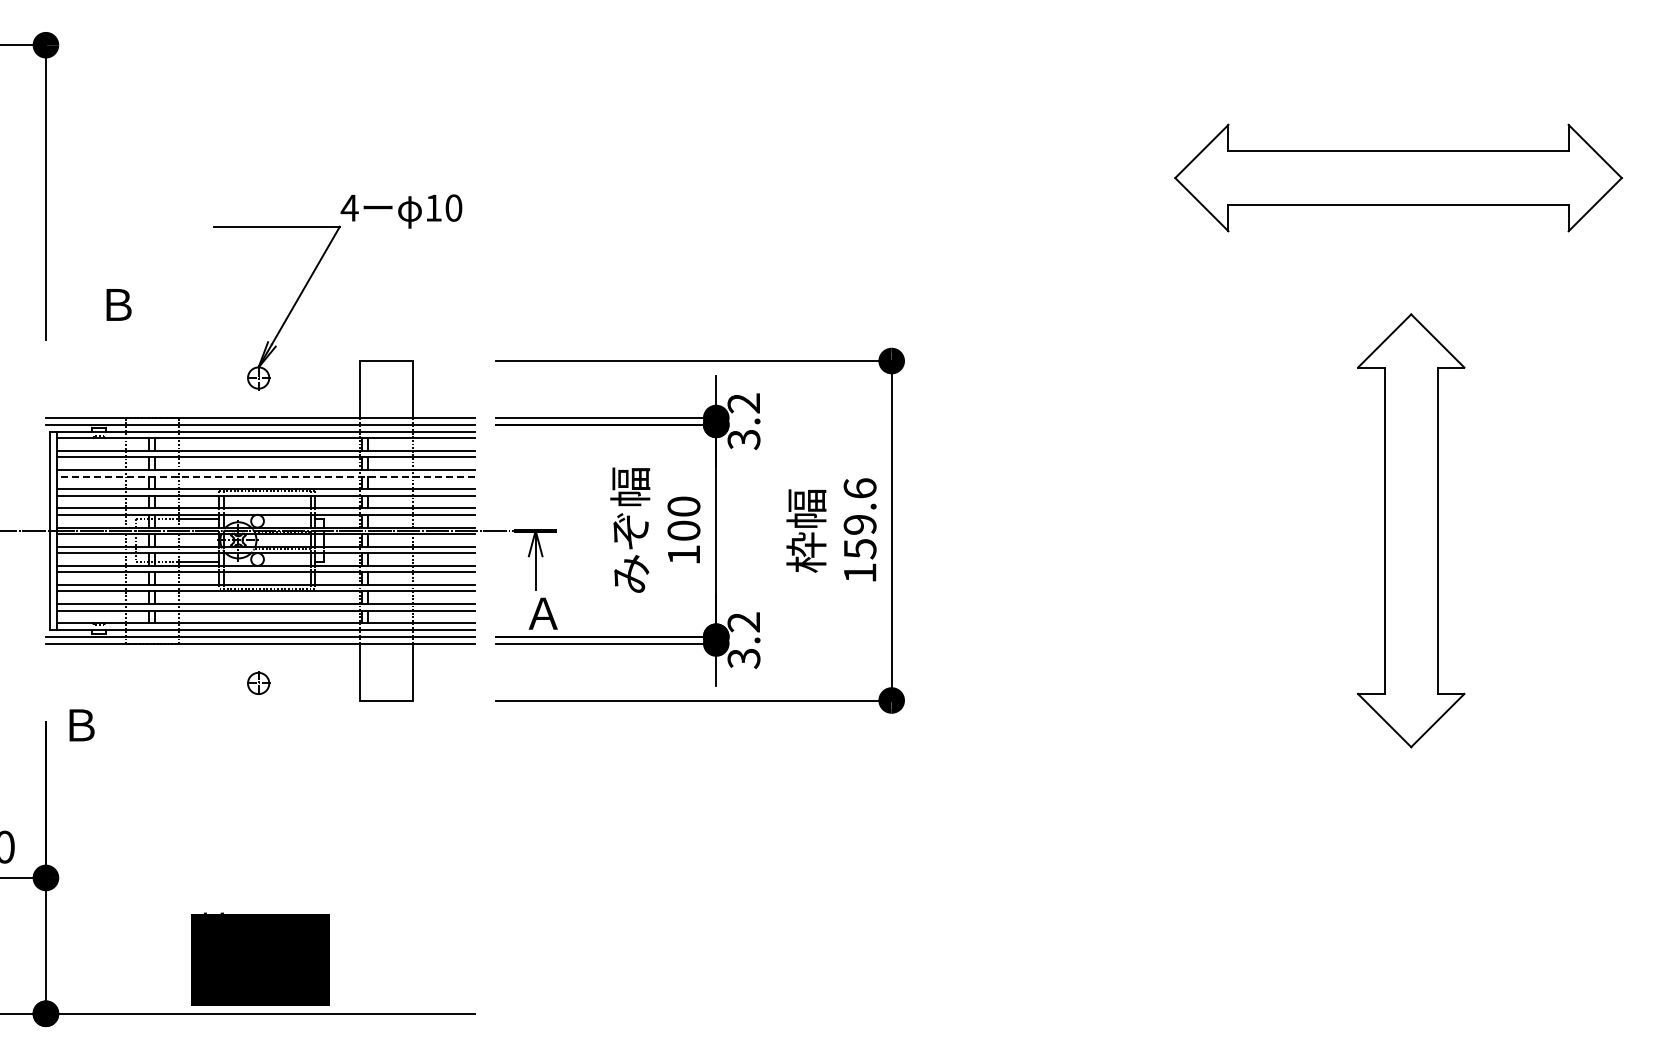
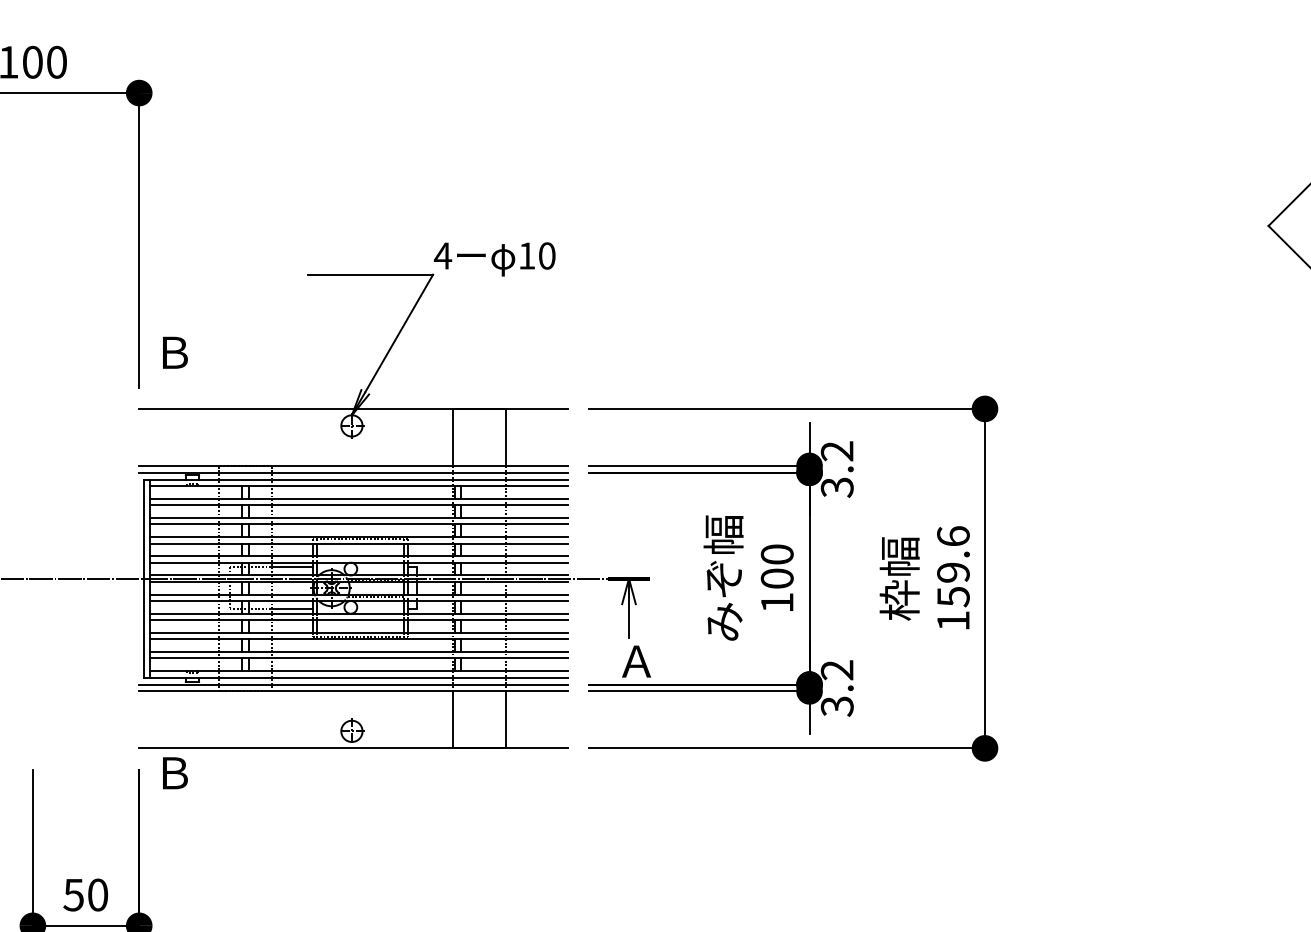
text: (118, 304) -> (174, 352), moved
line: (259, 361) -> (352, 409), added
line: (265, 476) -> (358, 524), dashed -> solid
line: (259, 700) -> (352, 748), added

